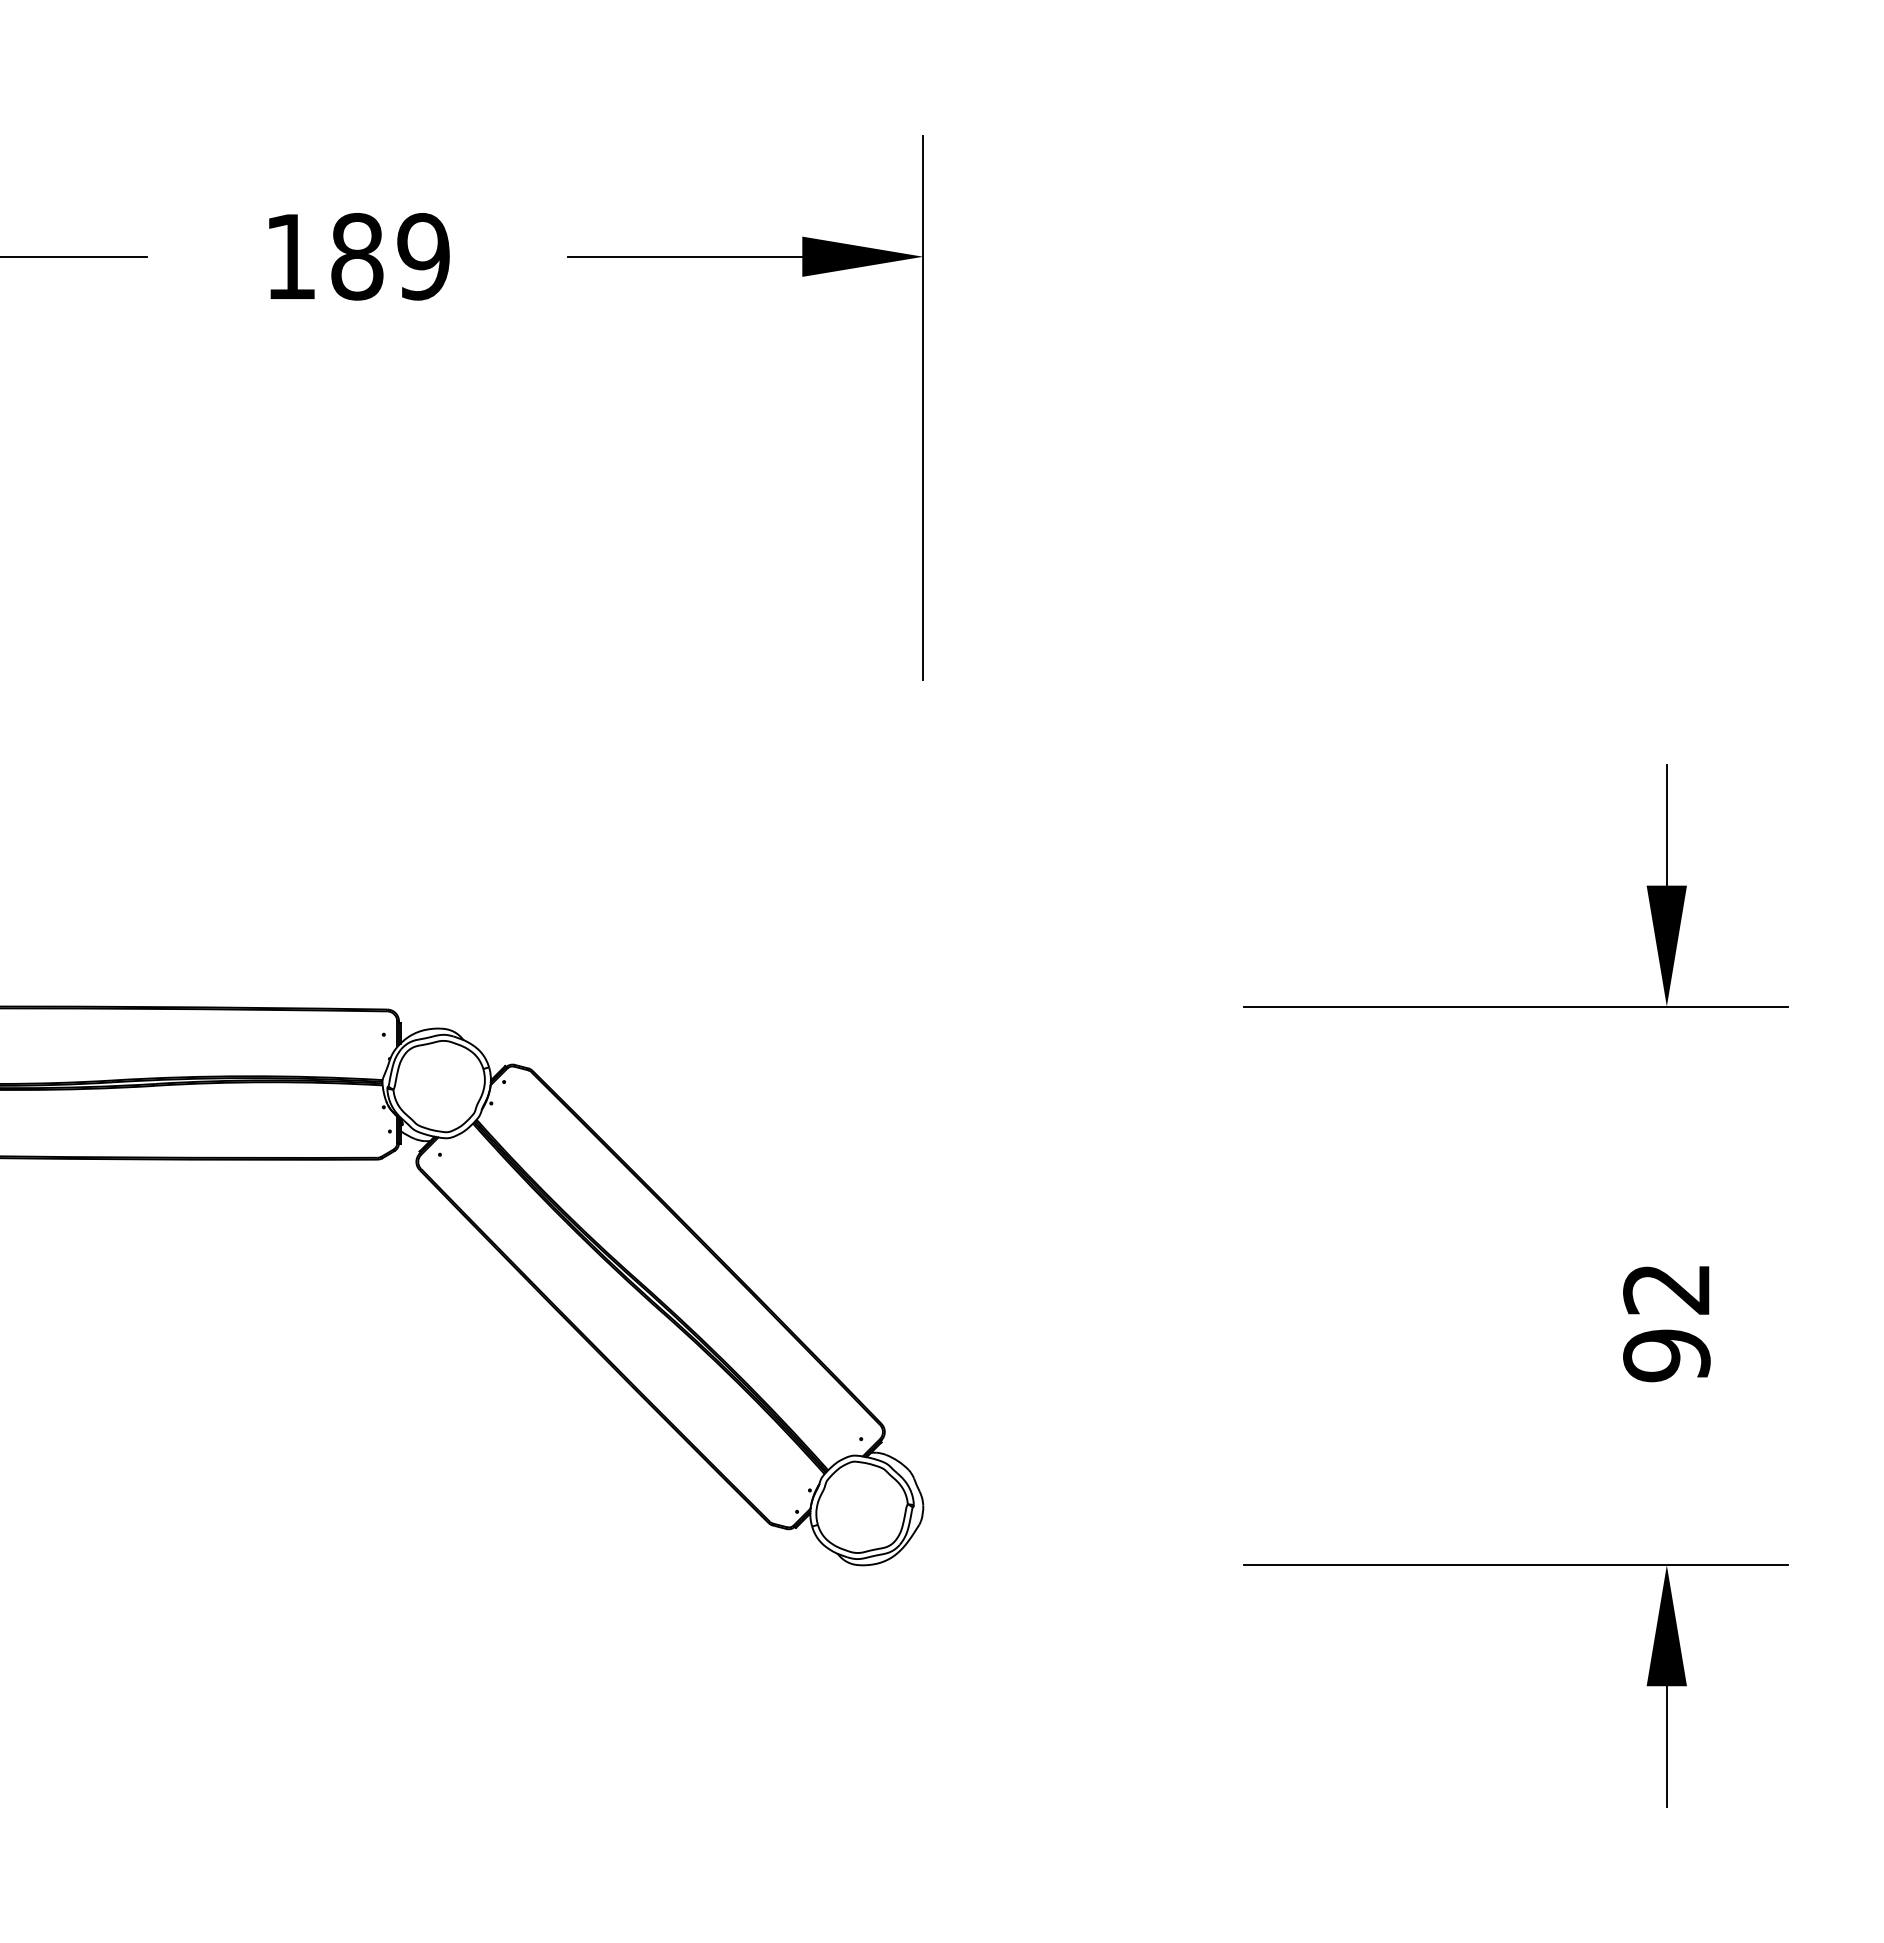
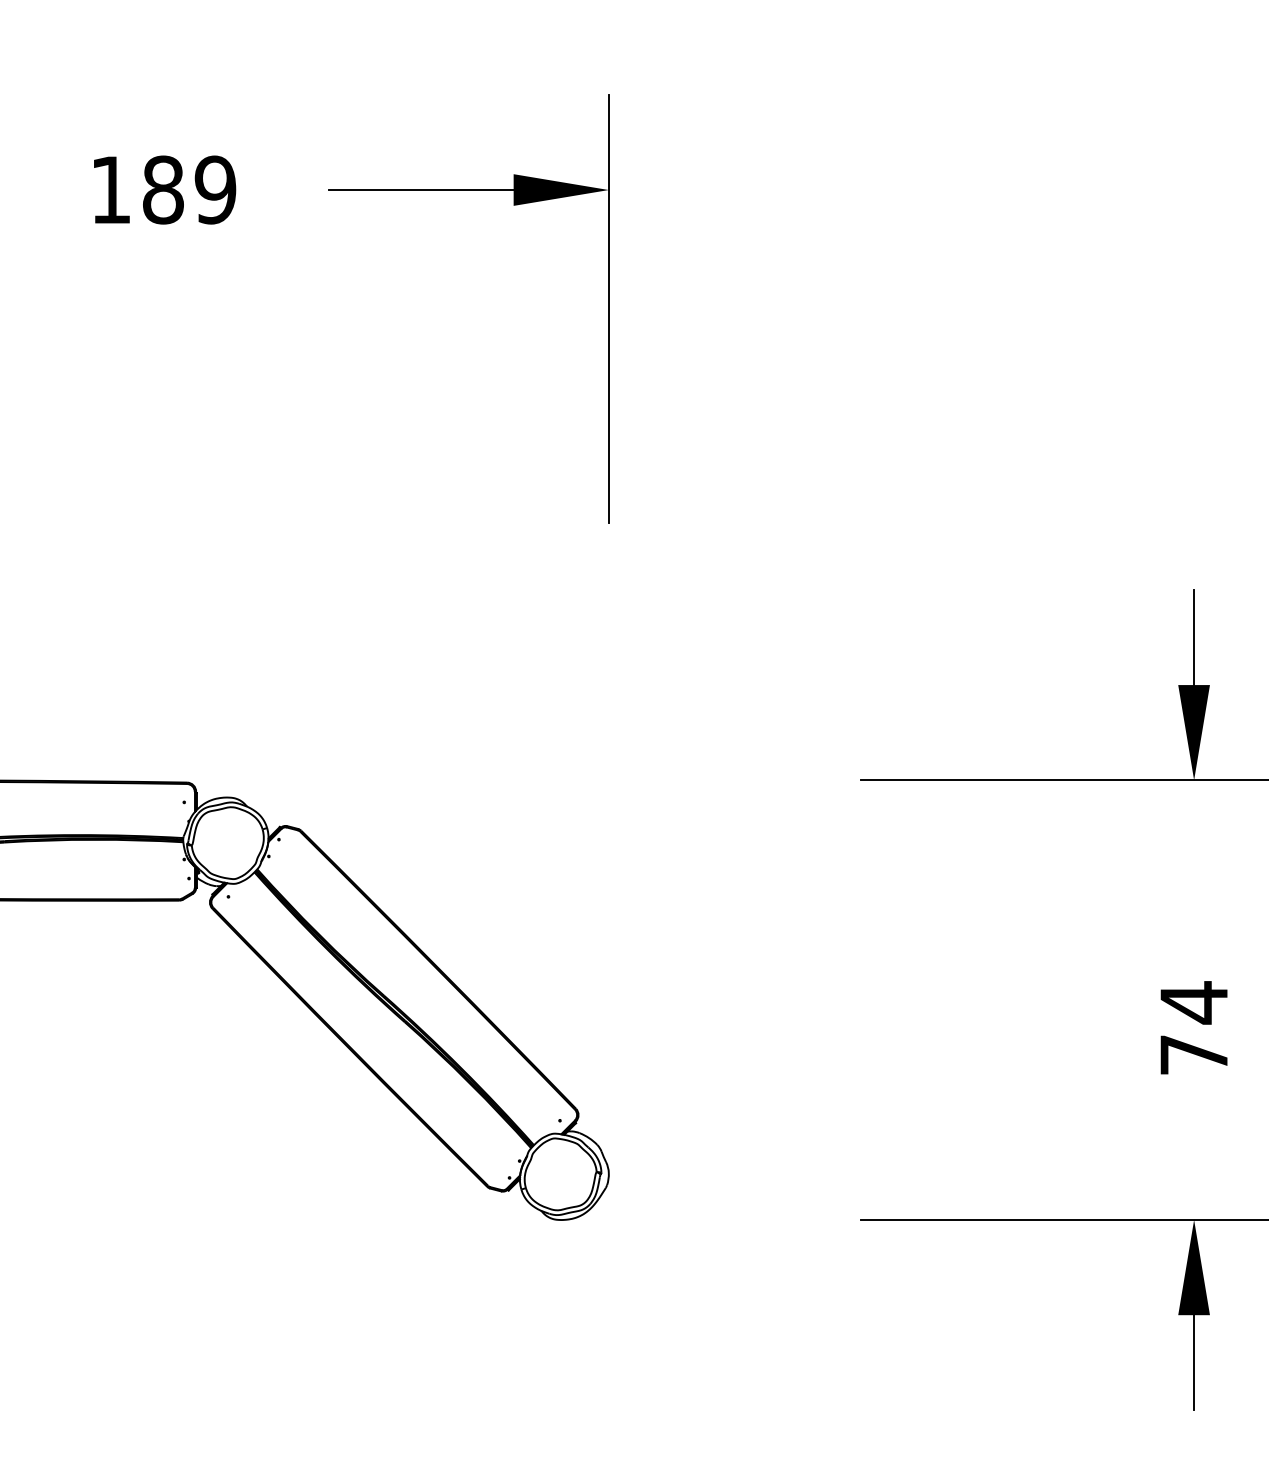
text: (1666, 1321) -> (1193, 1028), 92 -> 74

